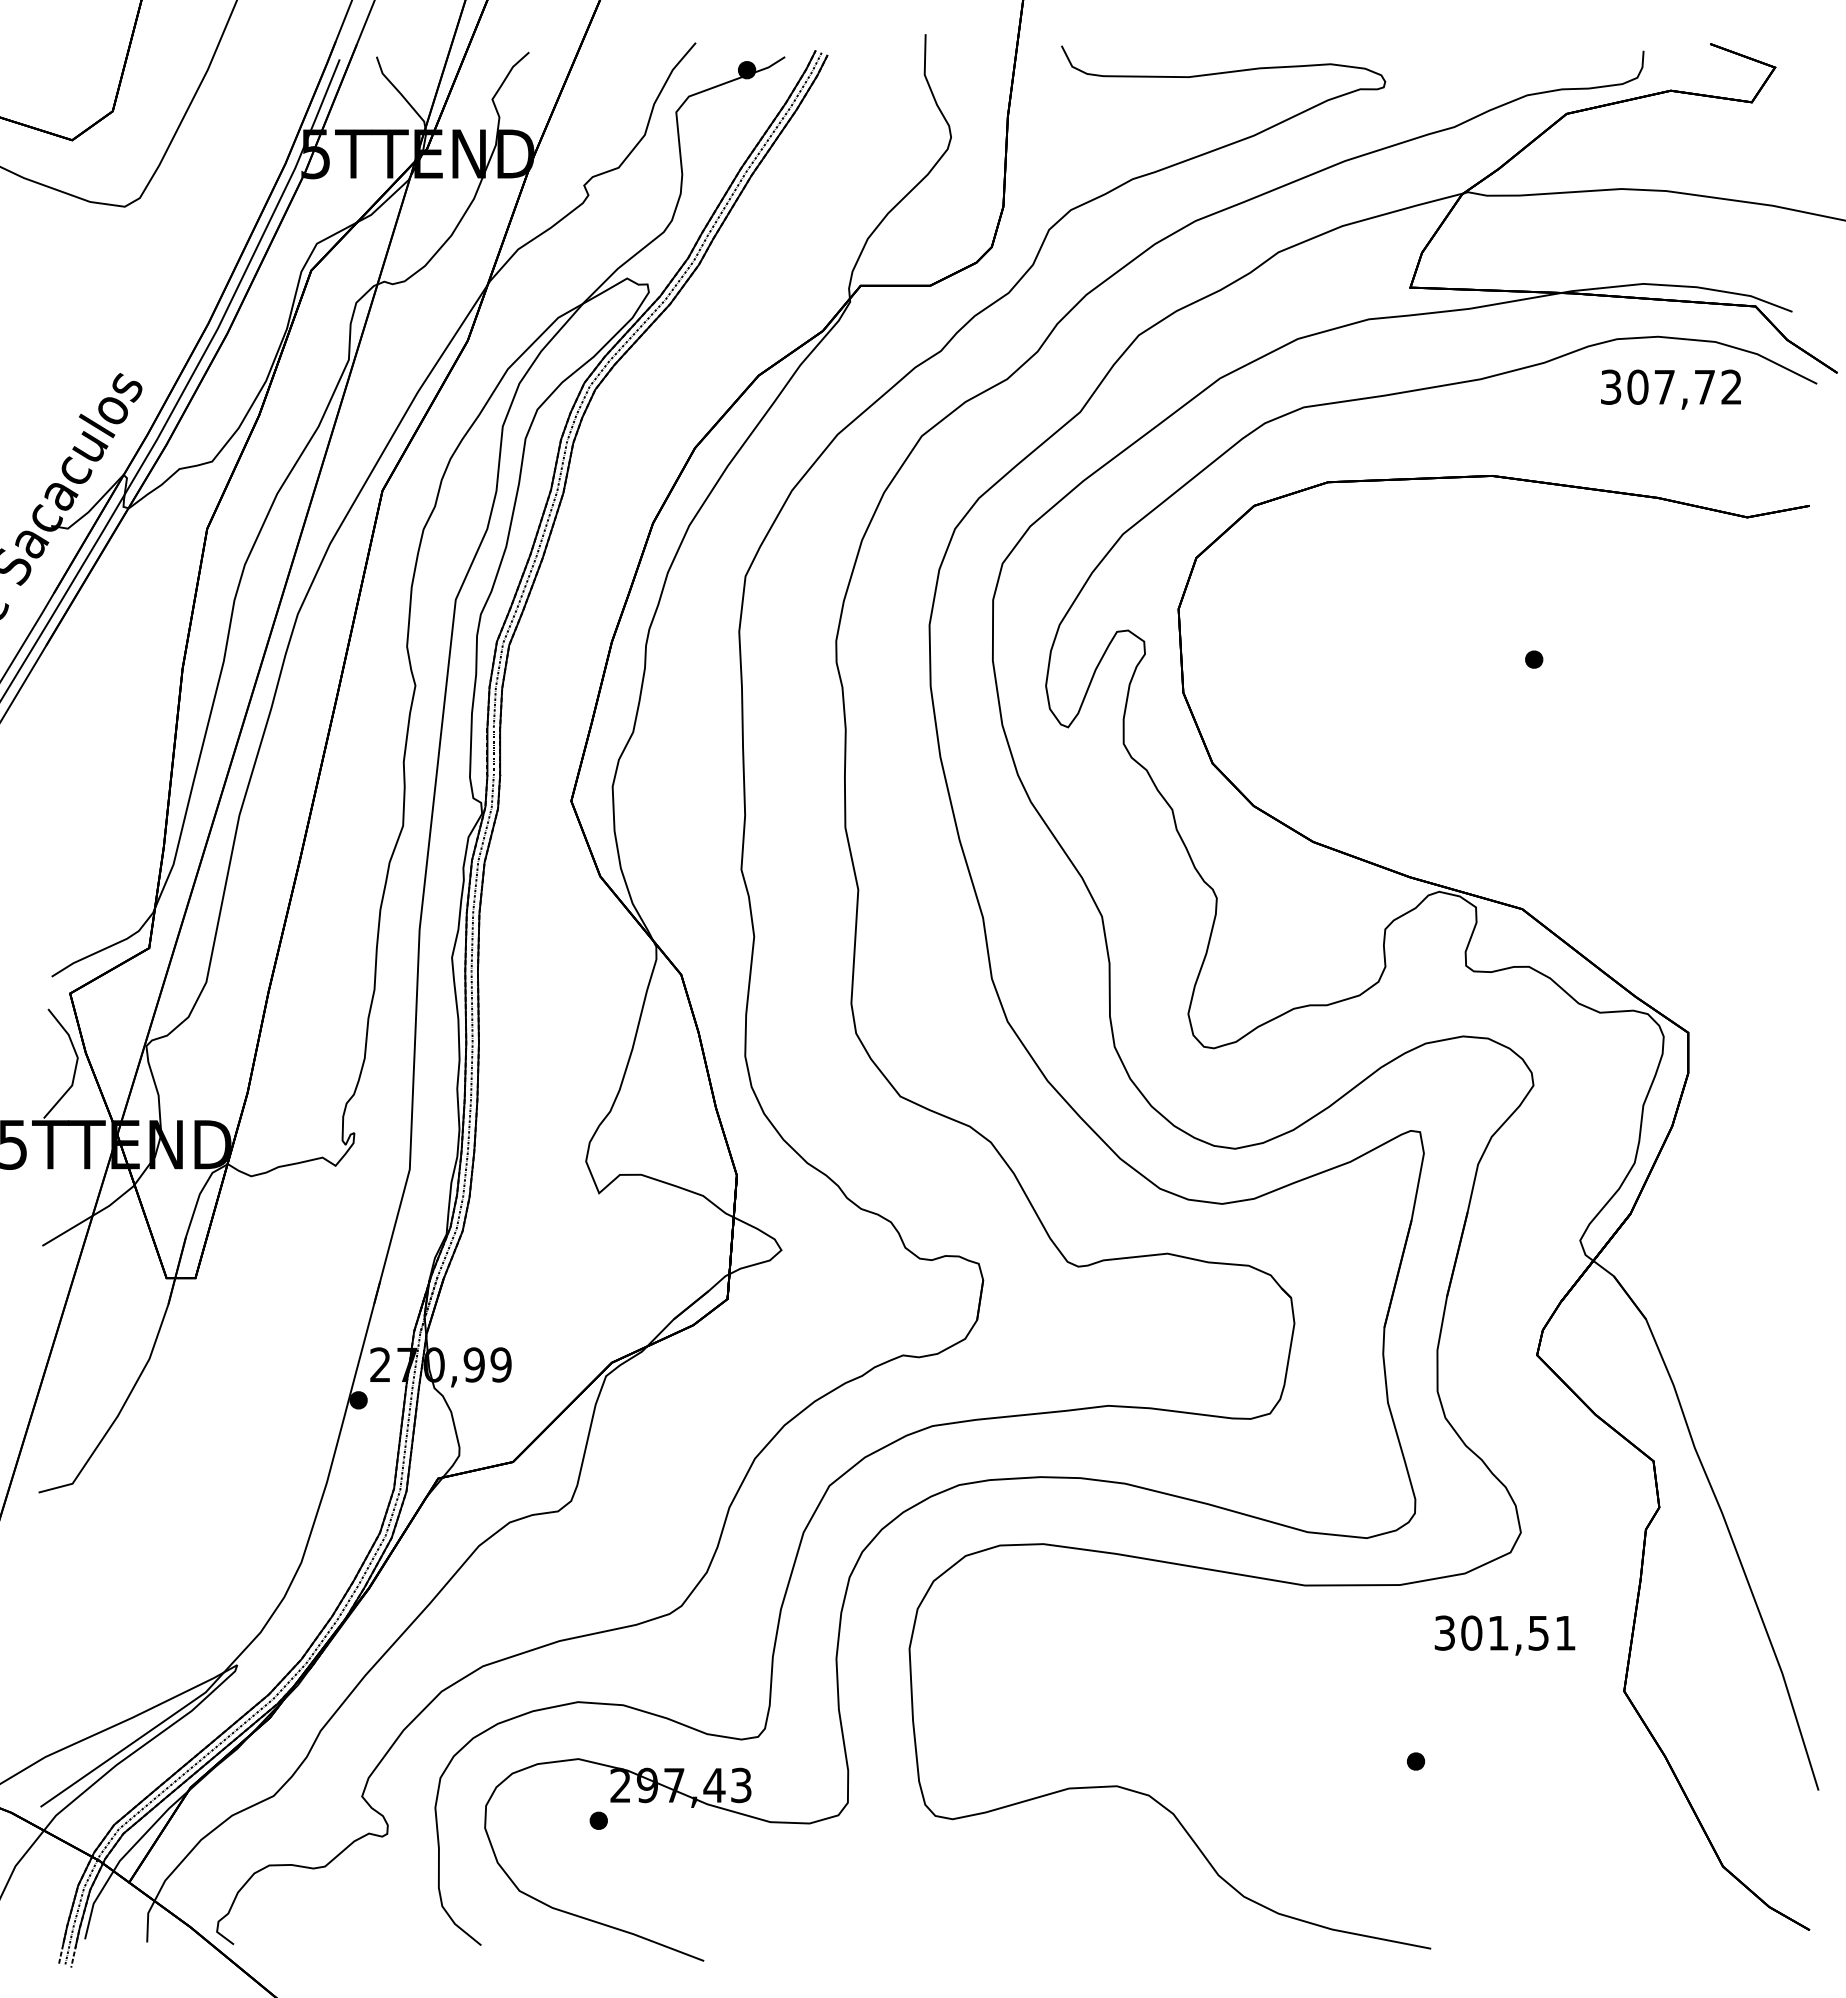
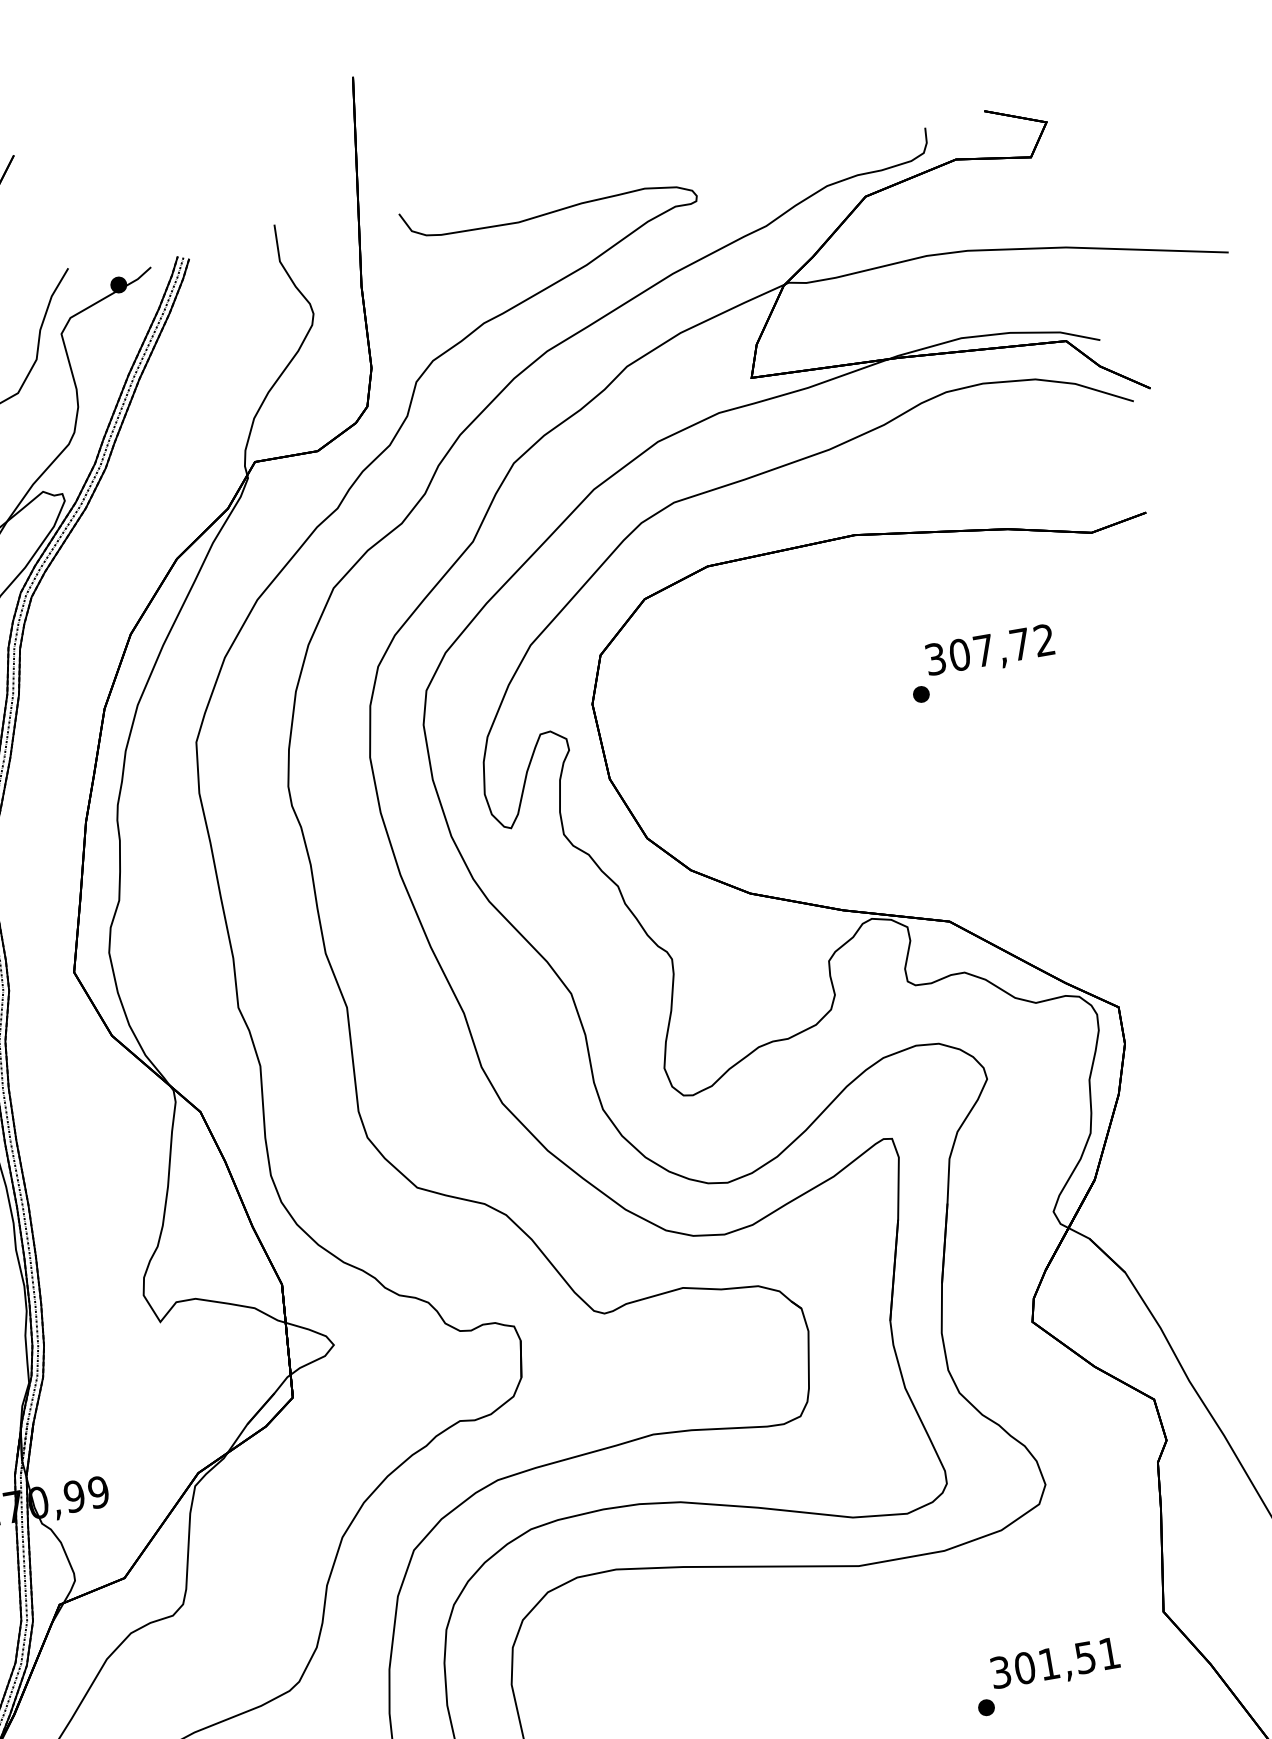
text: (1670, 389) -> (989, 651), moved
text: (1504, 1635) -> (1054, 1665), moved

